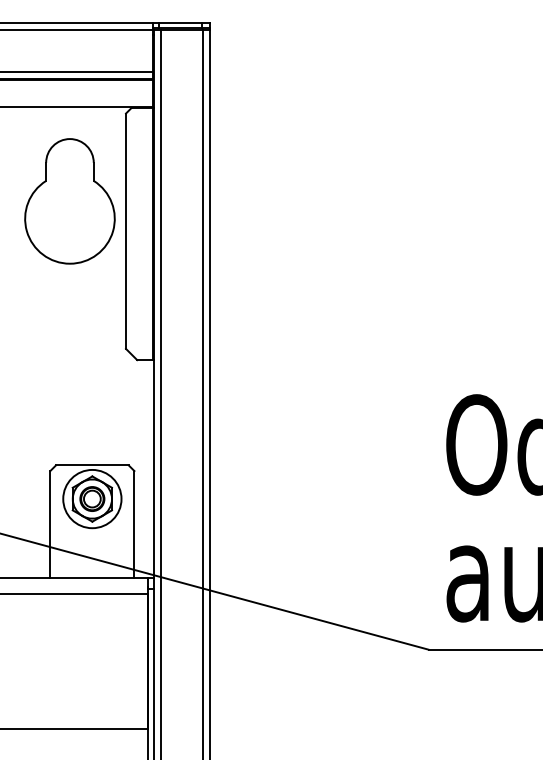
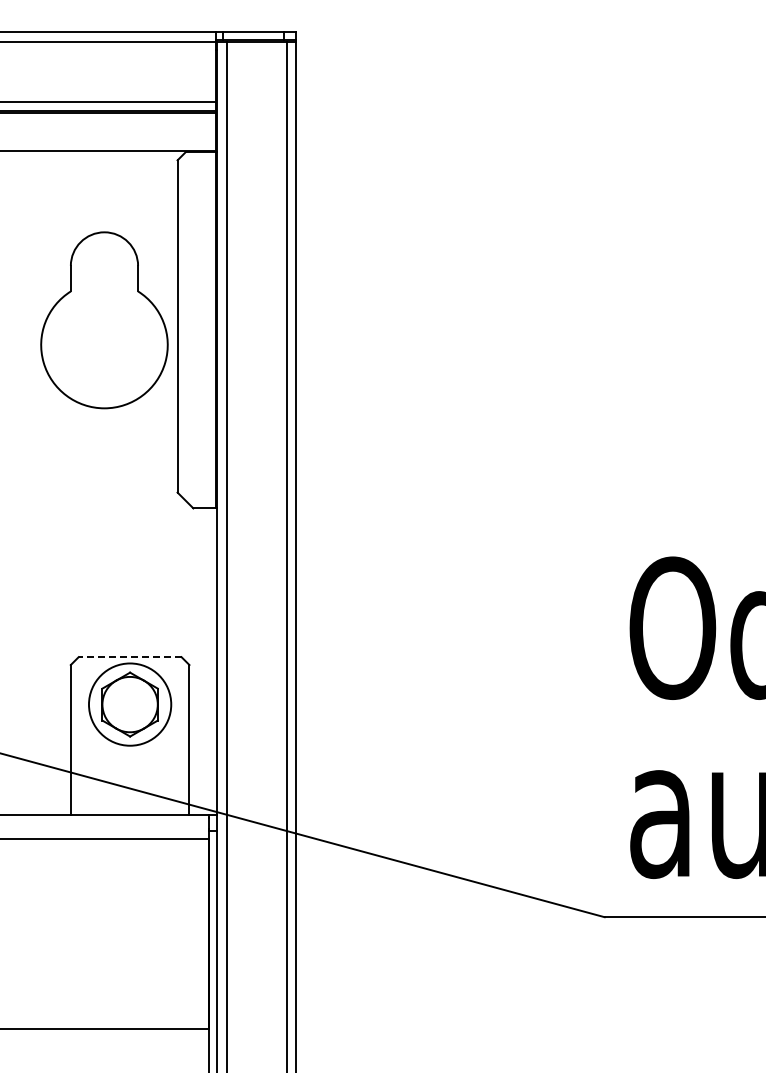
part: (69, 201) -> (104, 320), moved
line: (91, 465) -> (129, 657), solid -> dashed
part: (91, 498) -> (129, 704), removed

